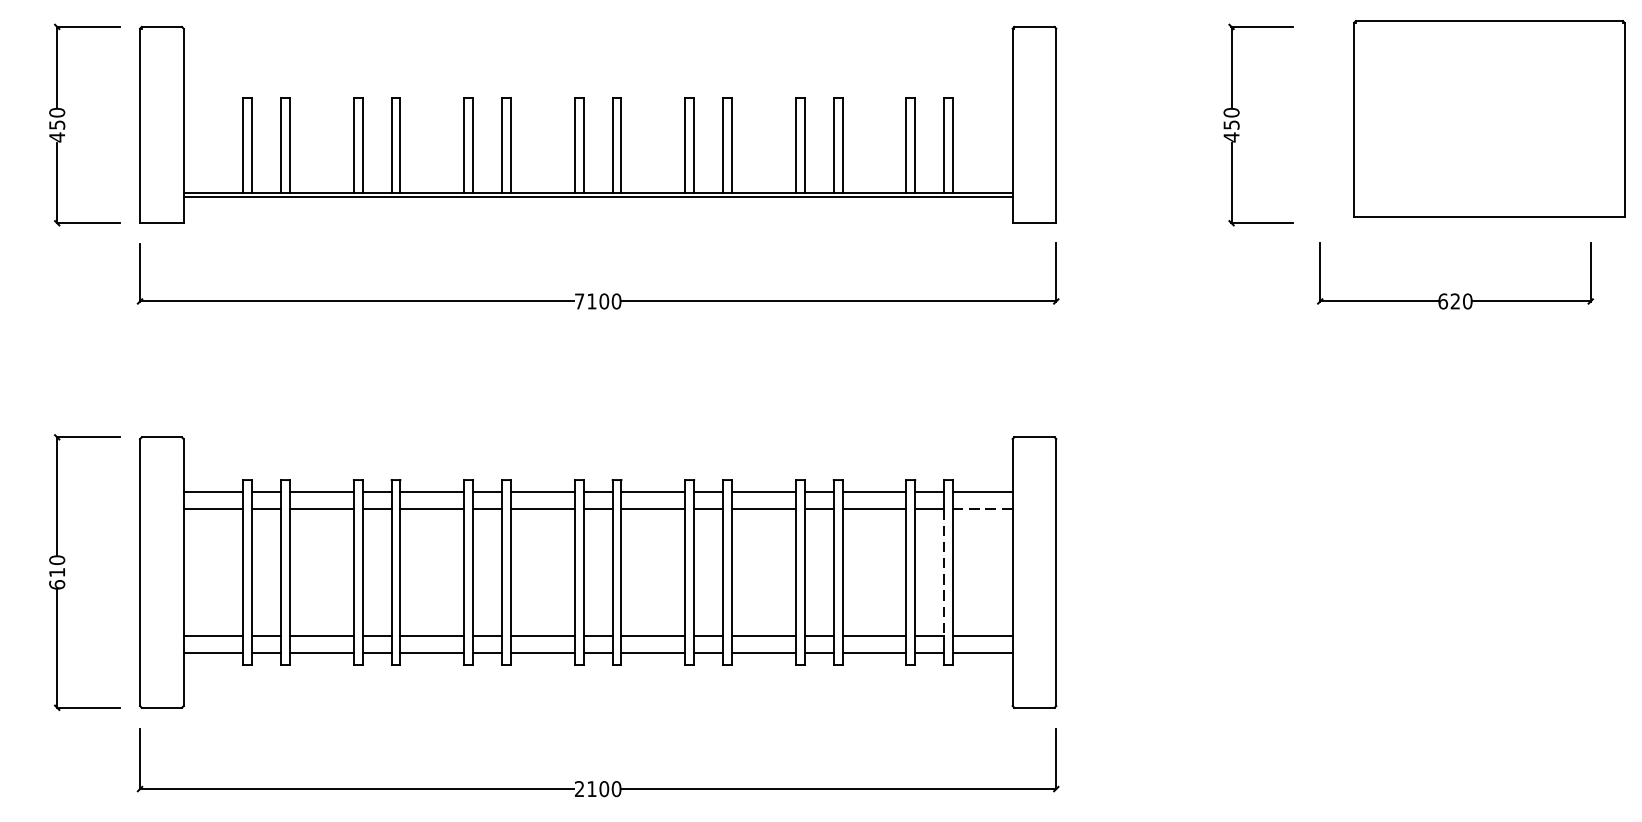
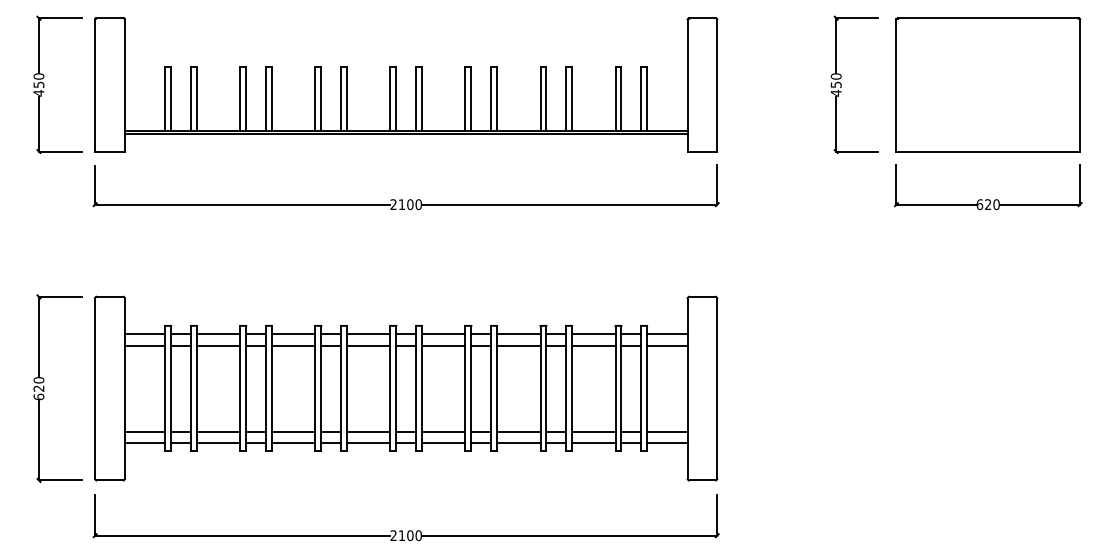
part: (1489, 118) -> (988, 84), moved
text: (579, 301) -> (393, 204), 7100 -> 2100
line: (983, 508) -> (667, 345), dashed -> solid
text: (56, 572) -> (38, 388), 610 -> 620
line: (944, 572) -> (641, 388), dashed -> solid

